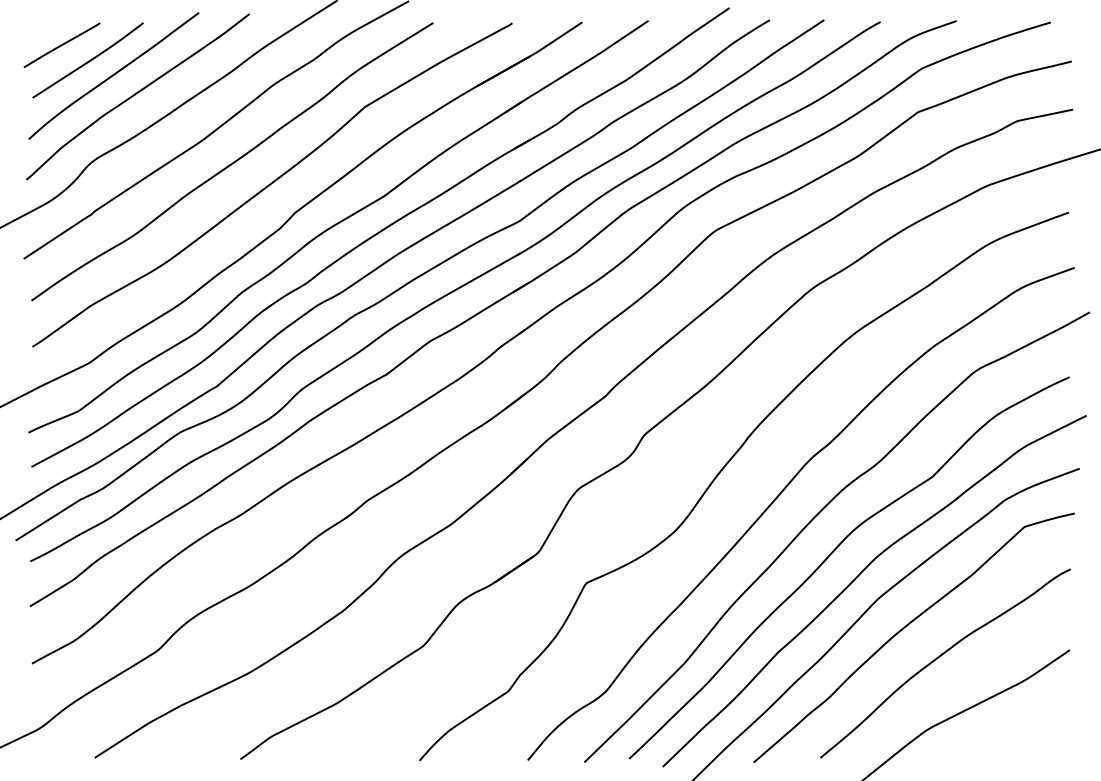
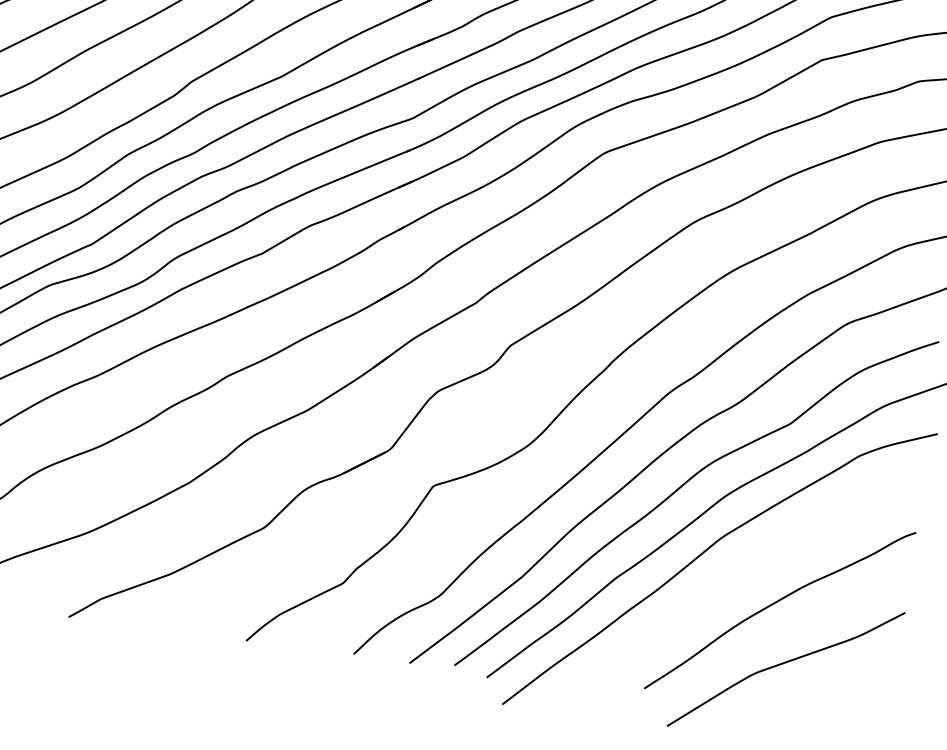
curve: (906, 627) -> (745, 569), removed

